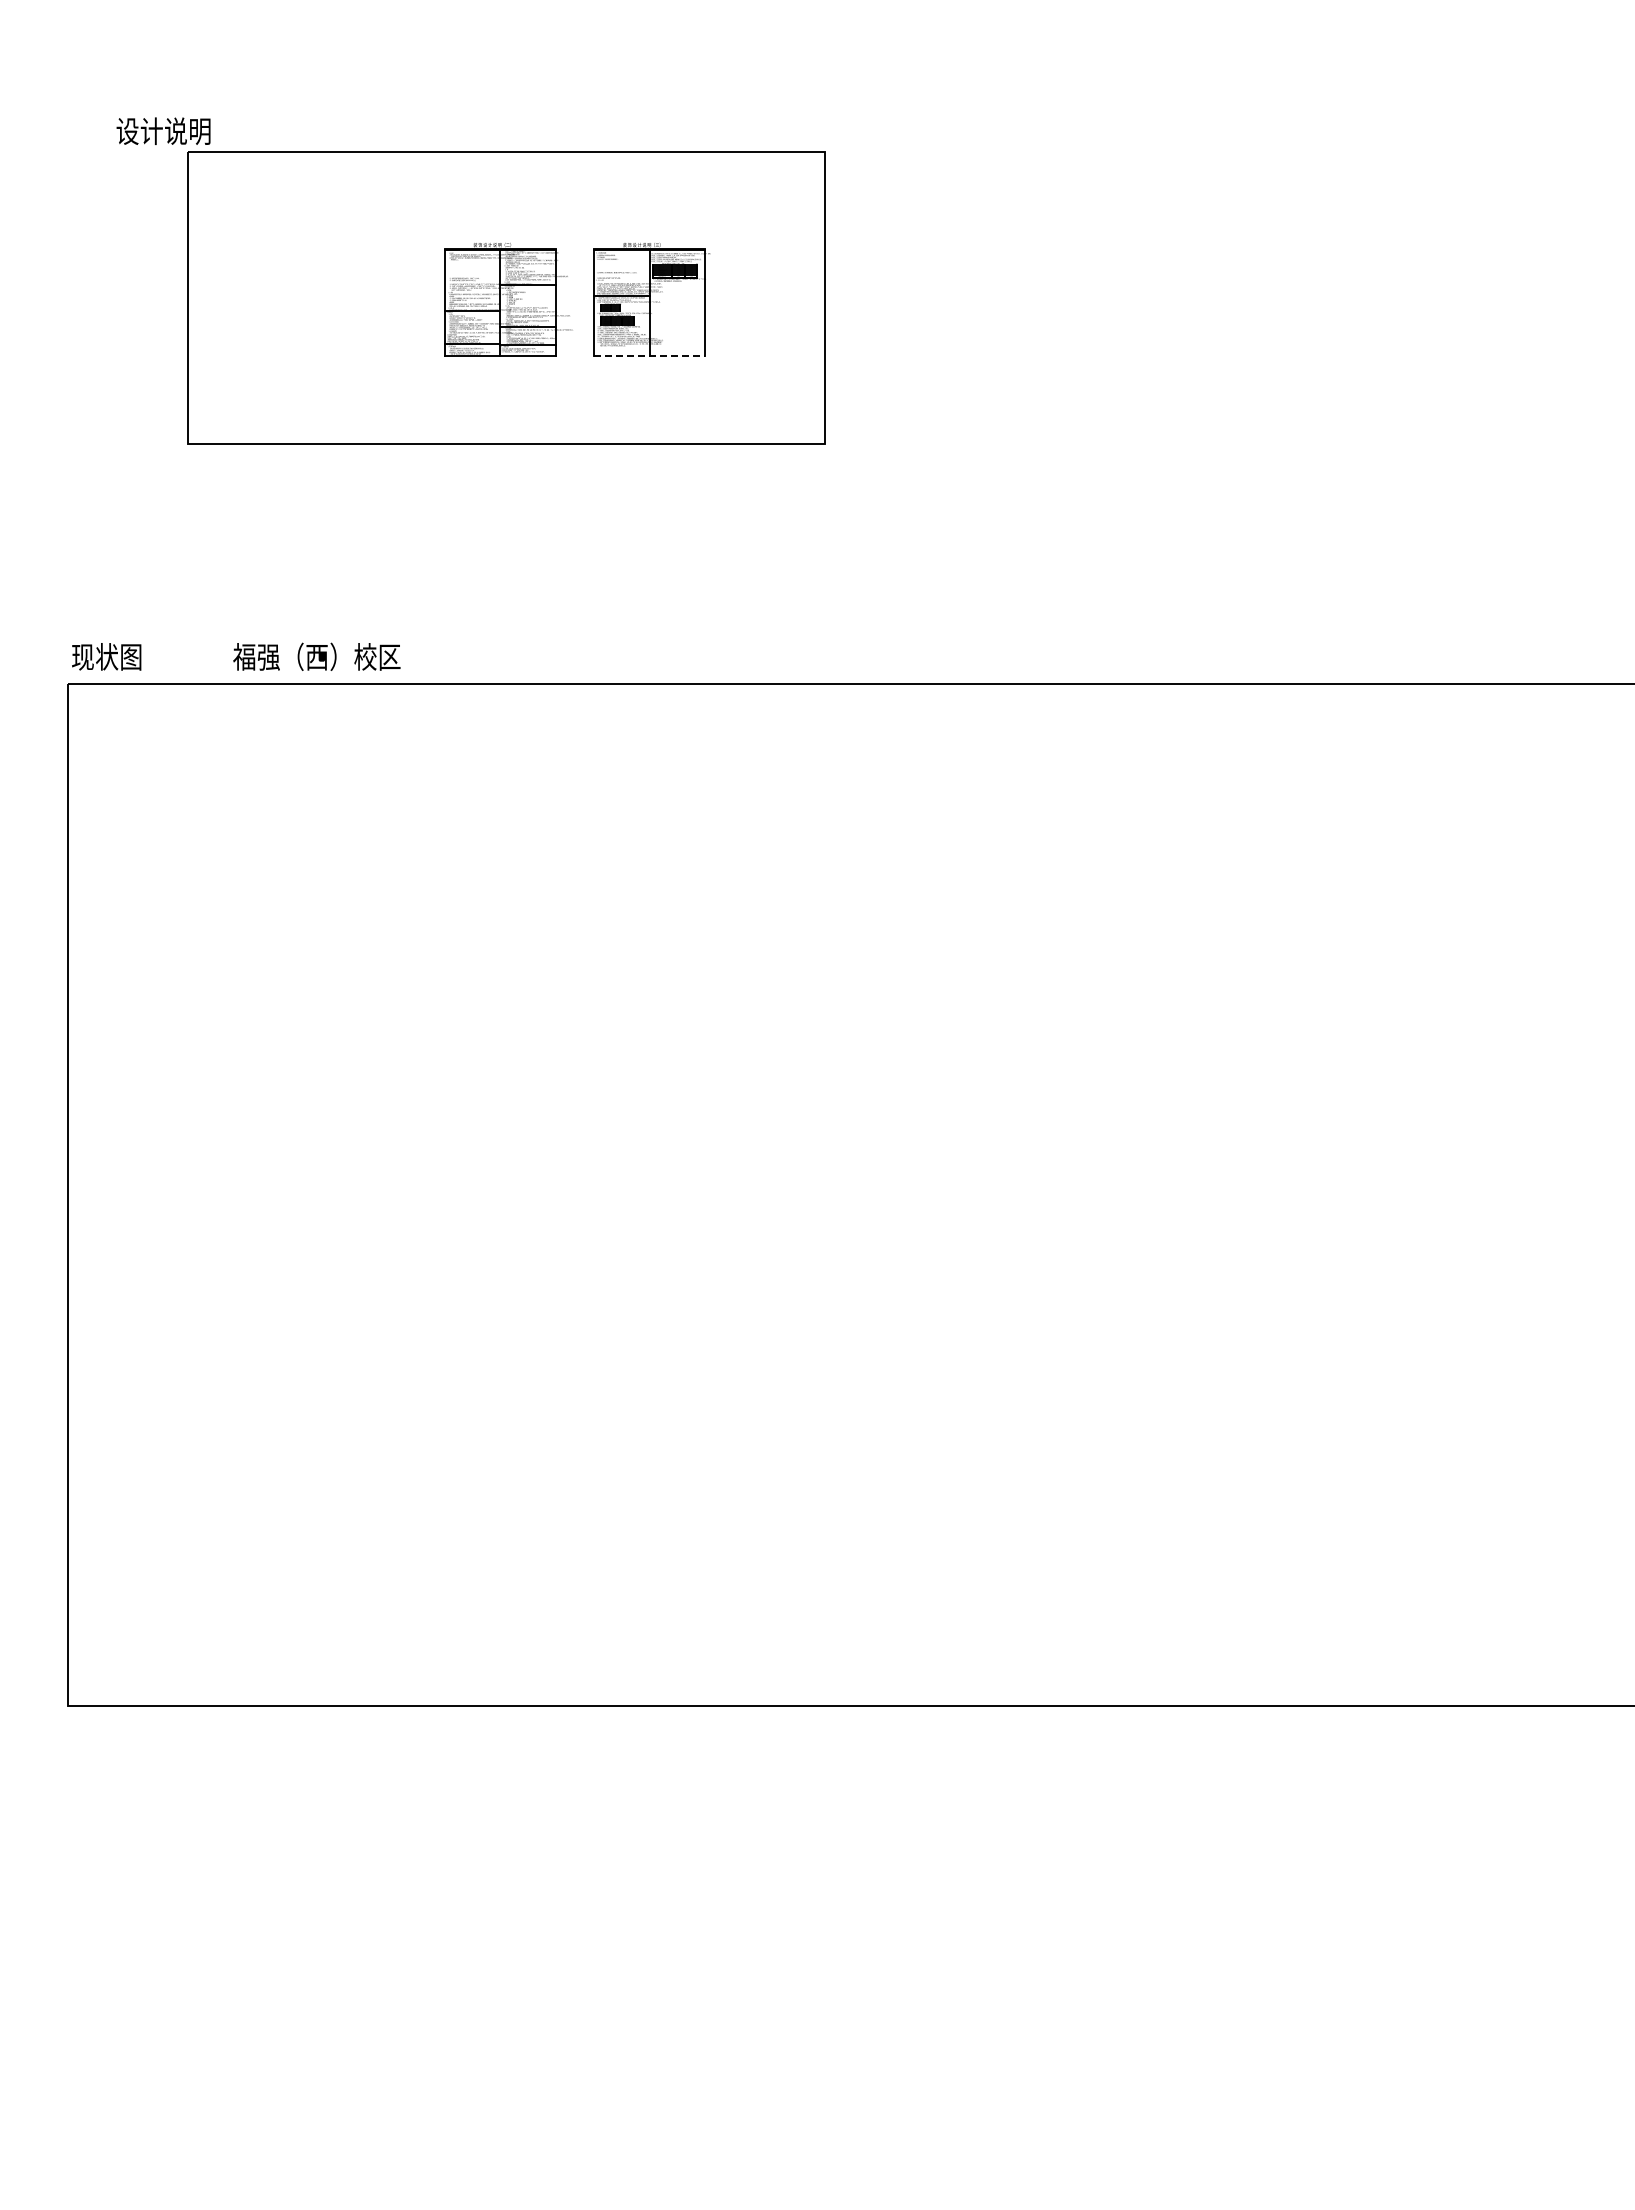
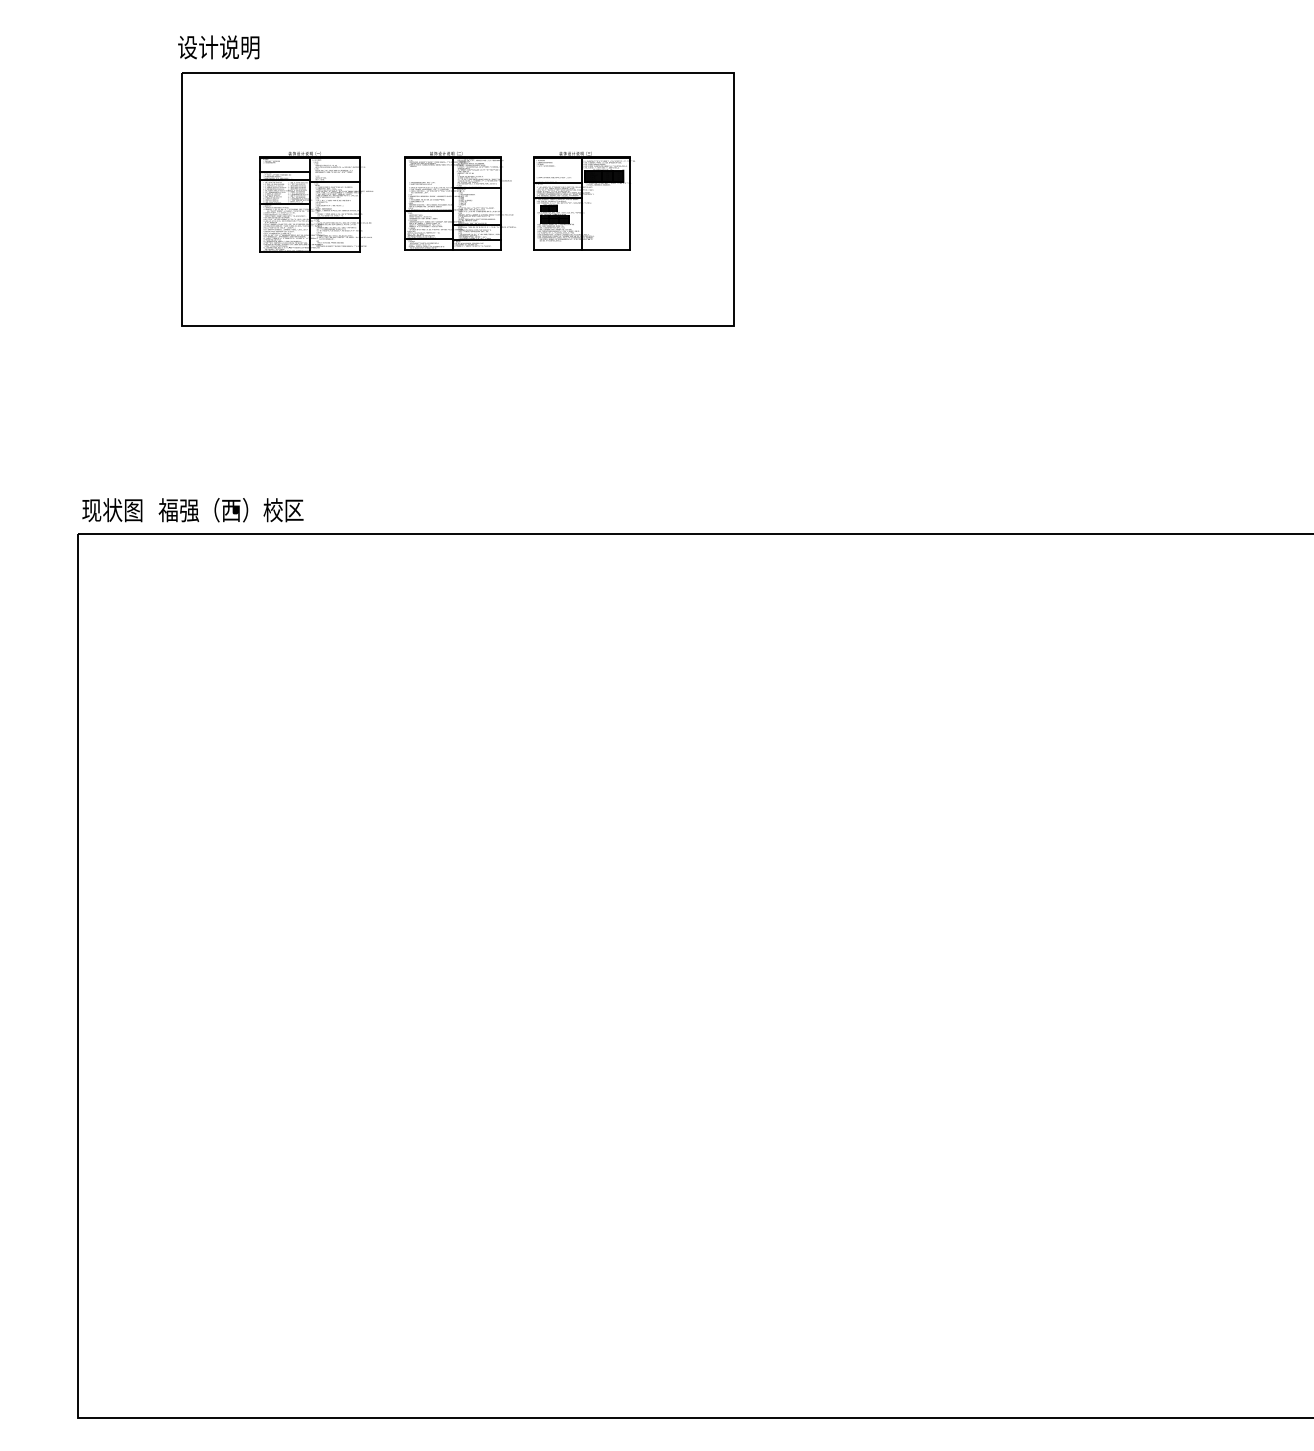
text: (163, 130) -> (218, 46), moved
line: (621, 279) -> (558, 183), added
part: (341, 300) -> (315, 201), added
line: (650, 356) -> (583, 250), dashed -> solid
text: (316, 656) -> (230, 509), moved

